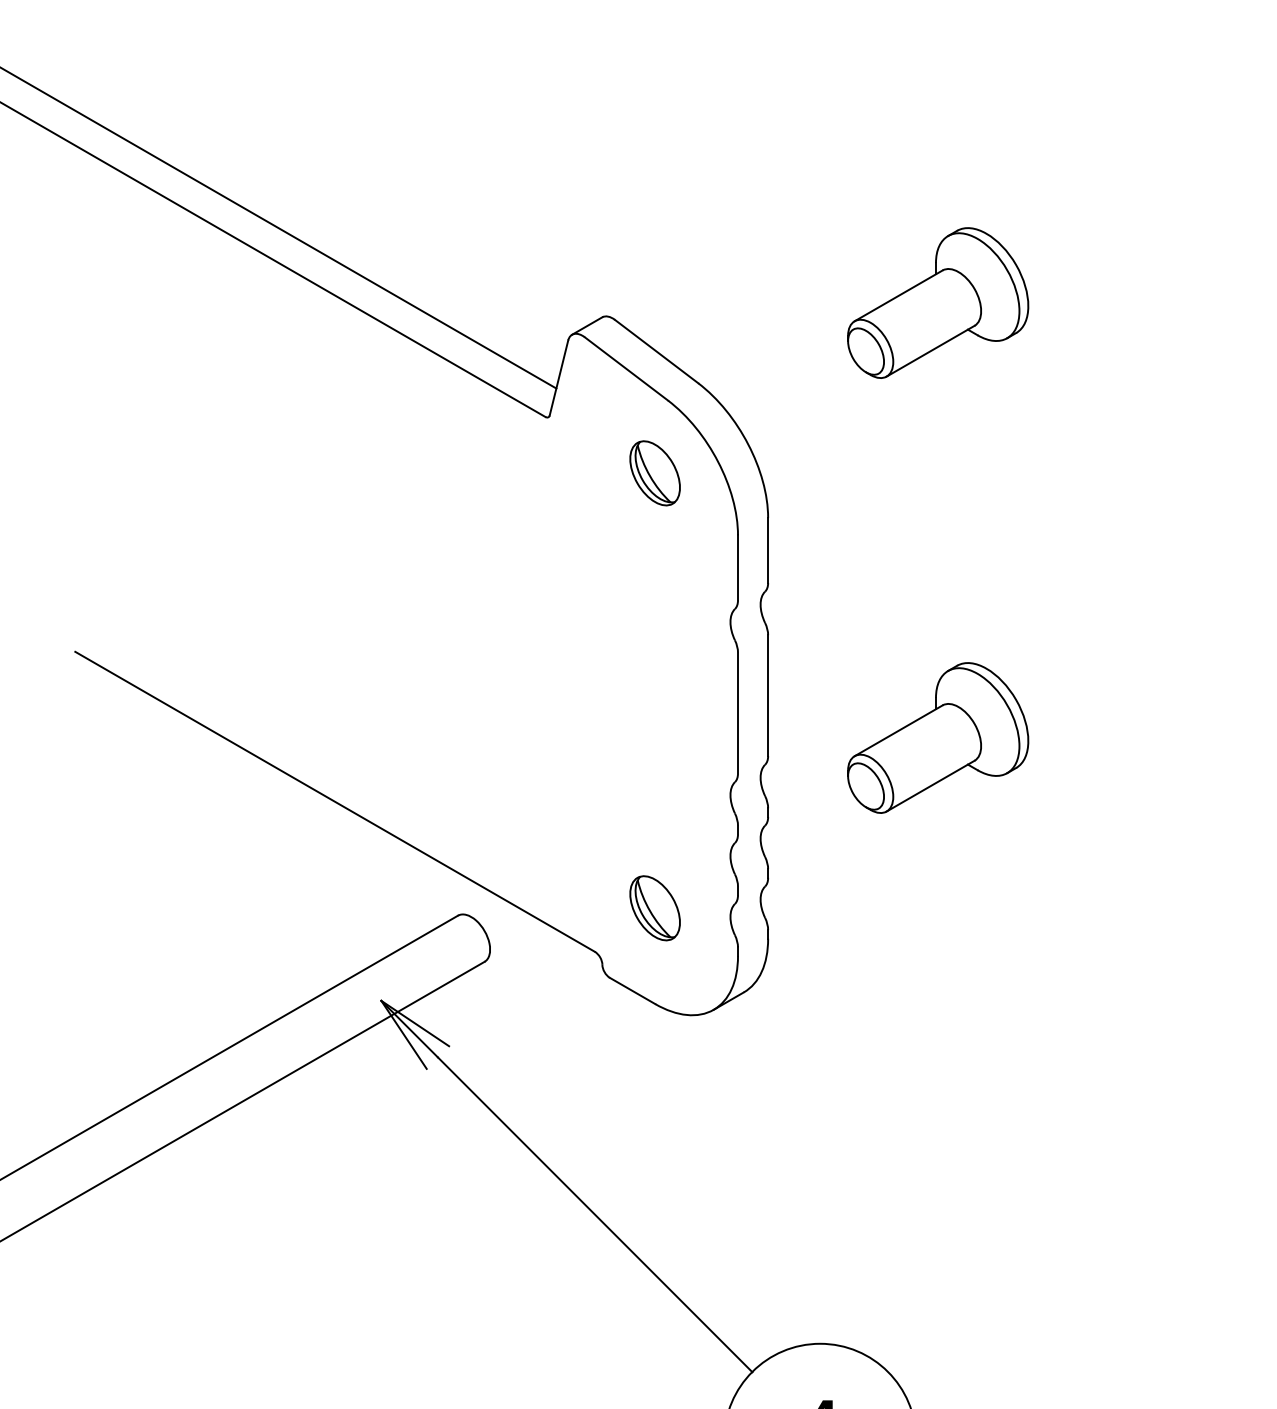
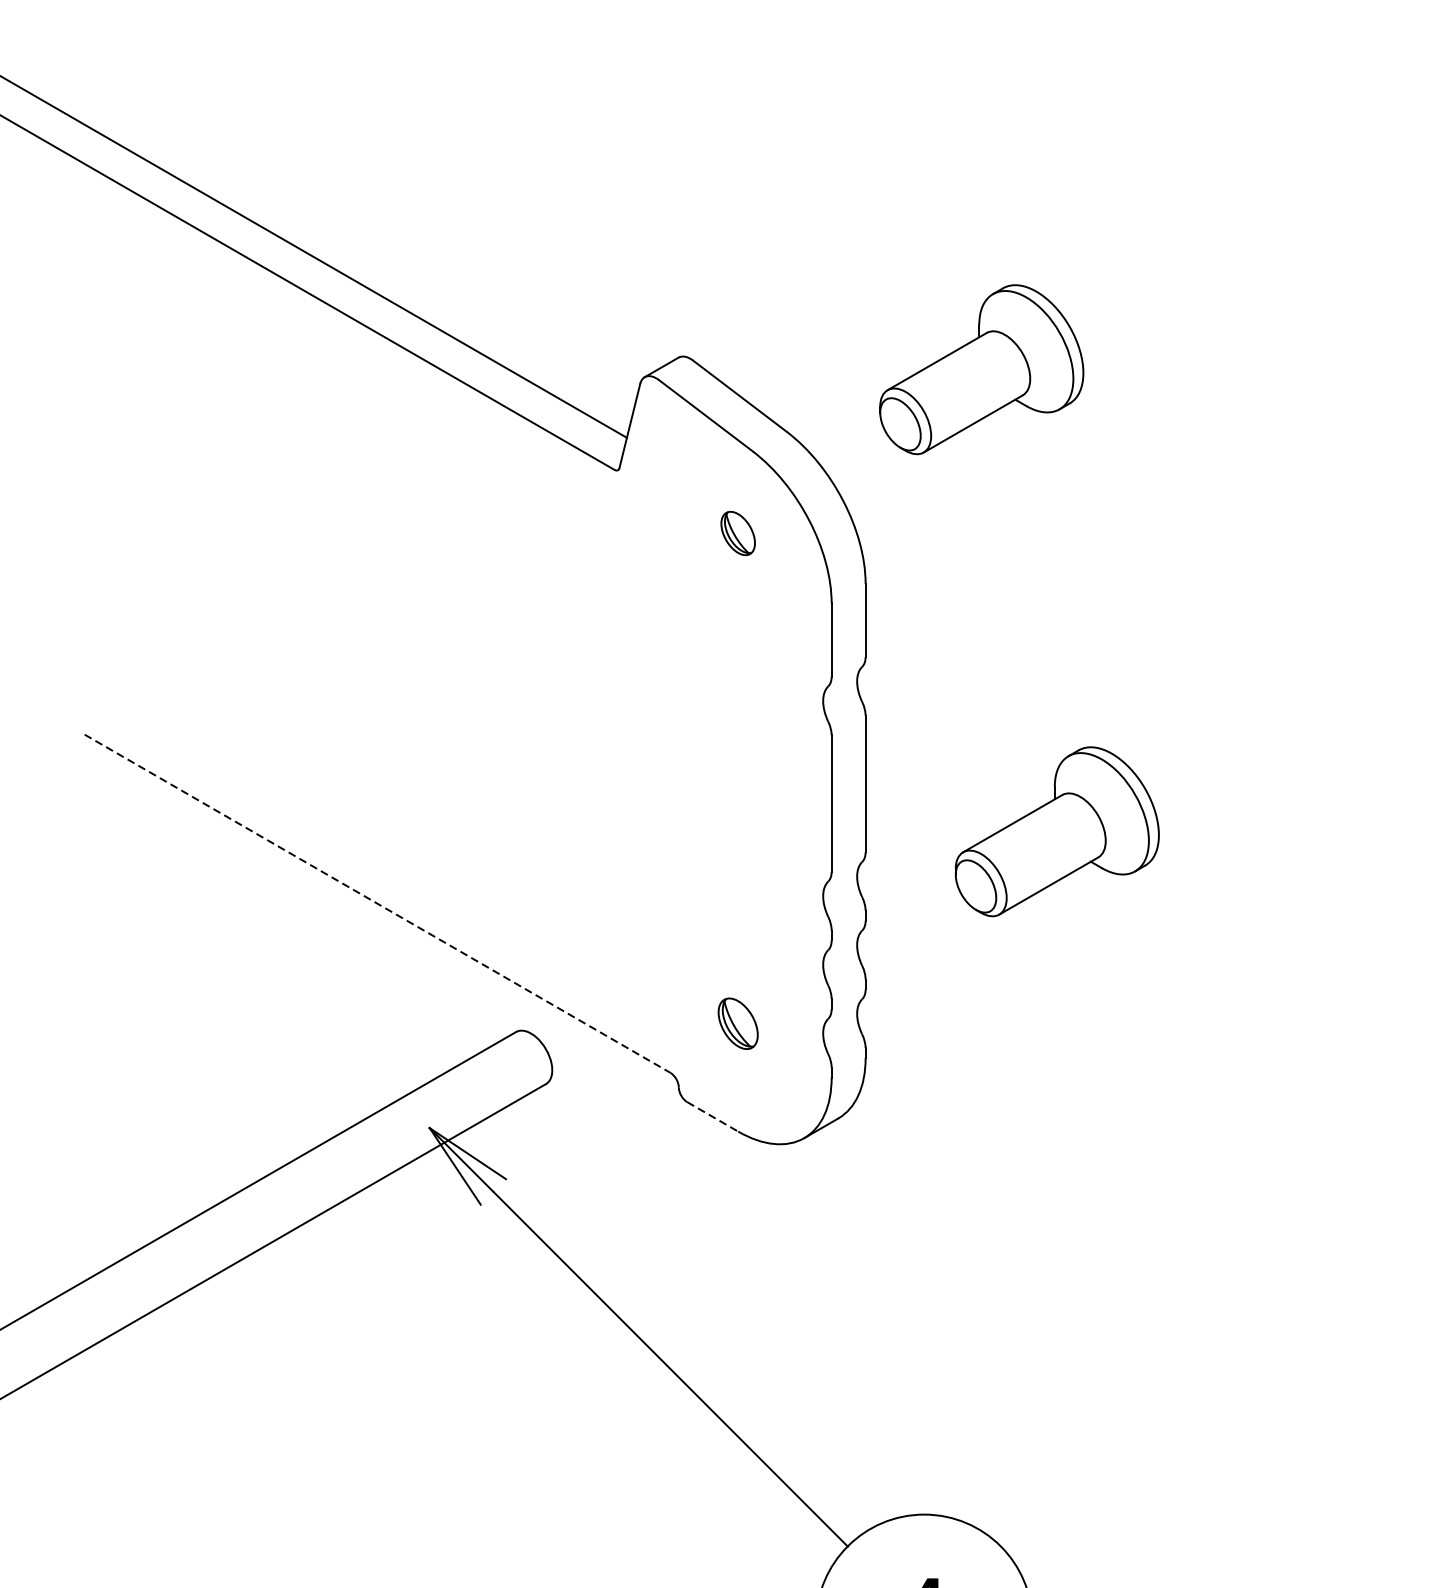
part: (938, 302) -> (982, 369), moved
part: (654, 473) -> (737, 533), size x0.6
line: (335, 801) -> (377, 903), solid -> dashed
part: (654, 908) -> (737, 1023), size x0.7
line: (632, 991) -> (712, 1117), solid -> dashed

